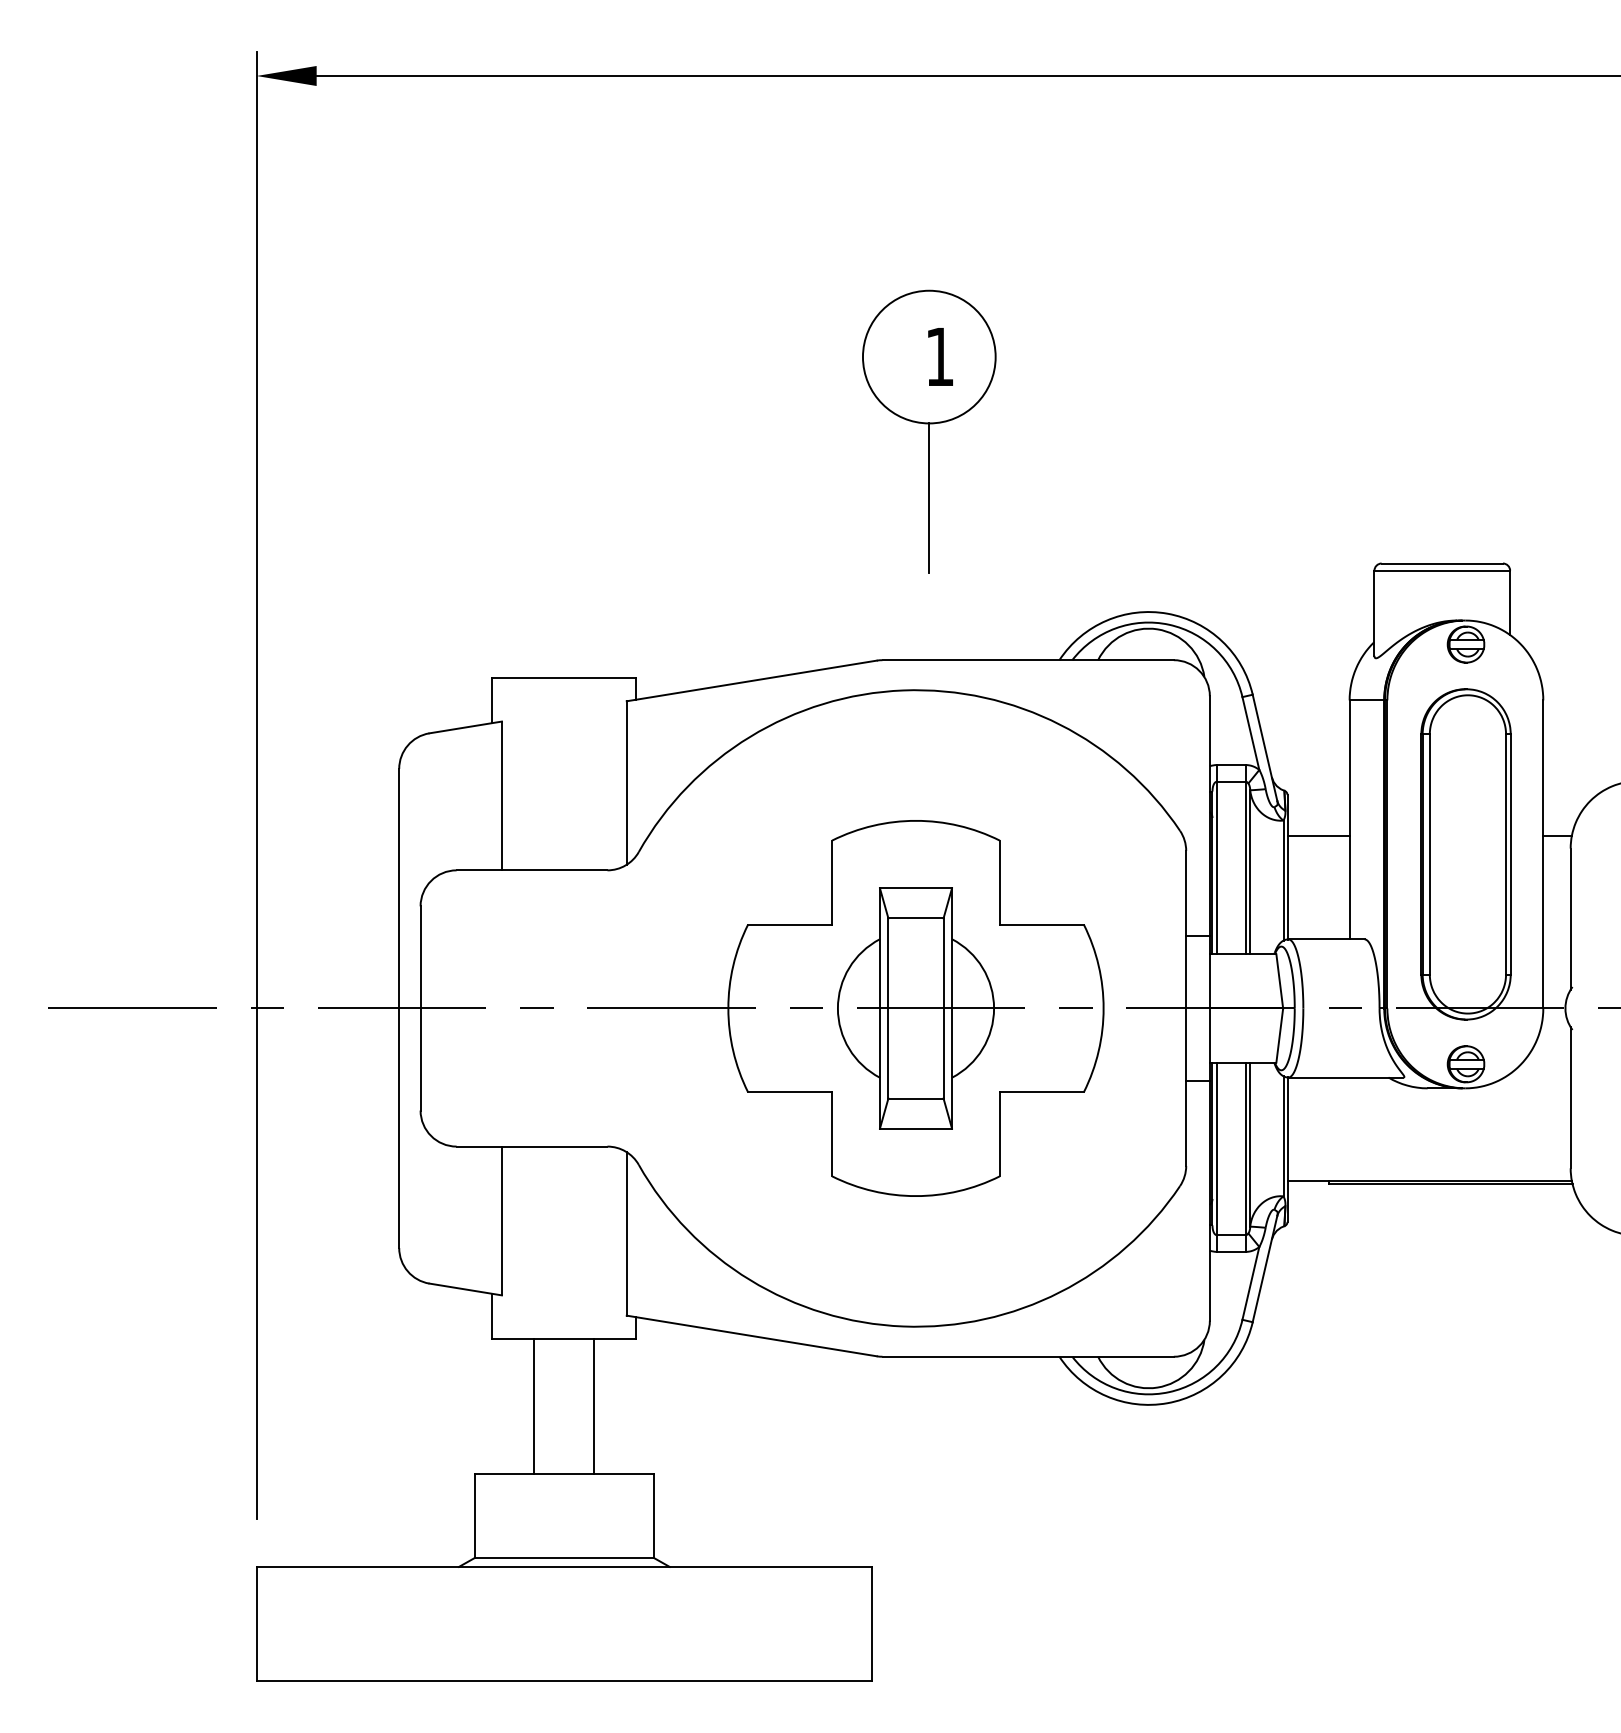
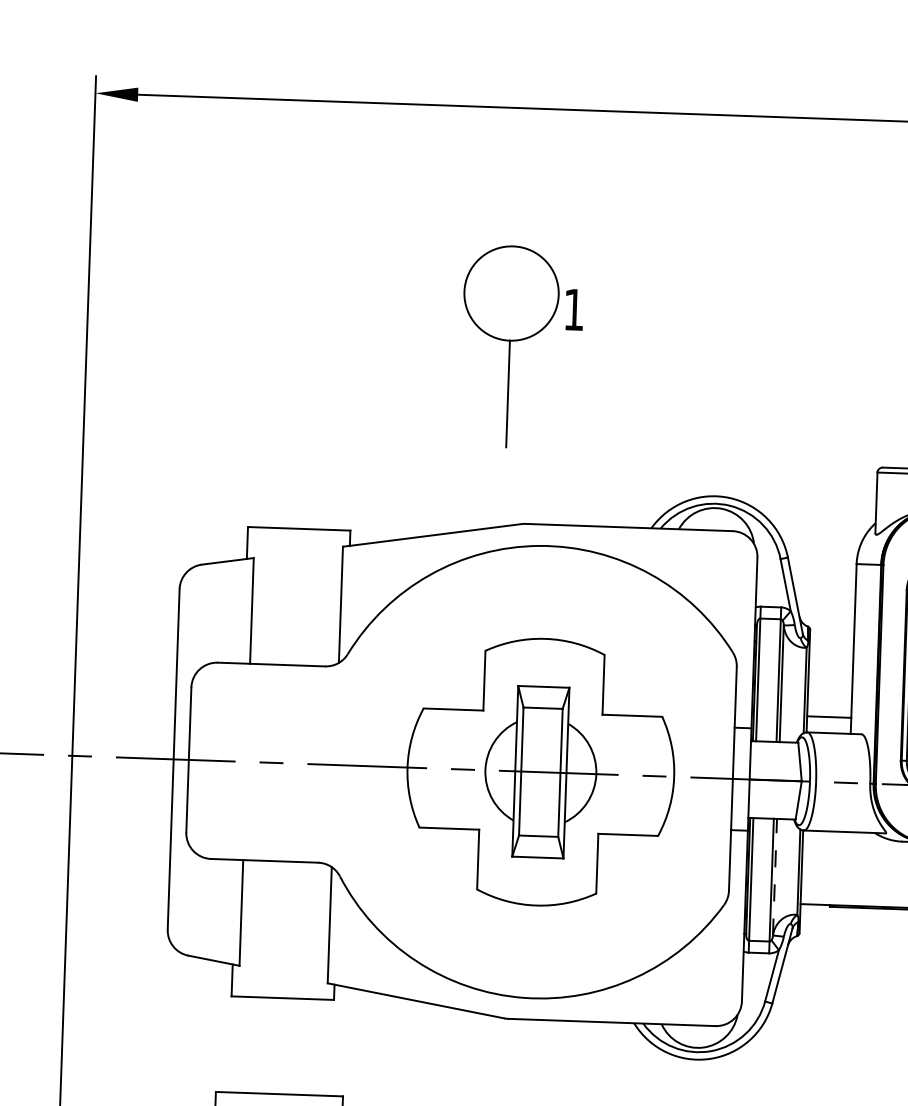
part: (929, 431) -> (509, 346), moved
line: (1318, 835) -> (829, 716), moved
line: (1250, 1144) -> (775, 877), solid -> dashed
line: (534, 1405) -> (259, 1044), removed
line: (594, 1405) -> (302, 1046), removed

